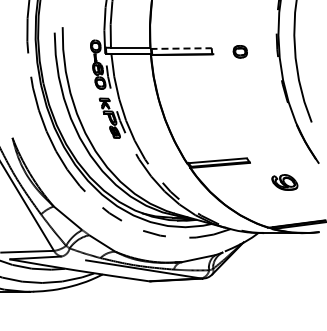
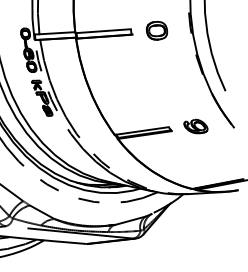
line: (181, 48) -> (103, 31), dashed -> solid
part: (240, 51) -> (157, 30), size x1.67
part: (284, 182) -> (195, 126), moved

